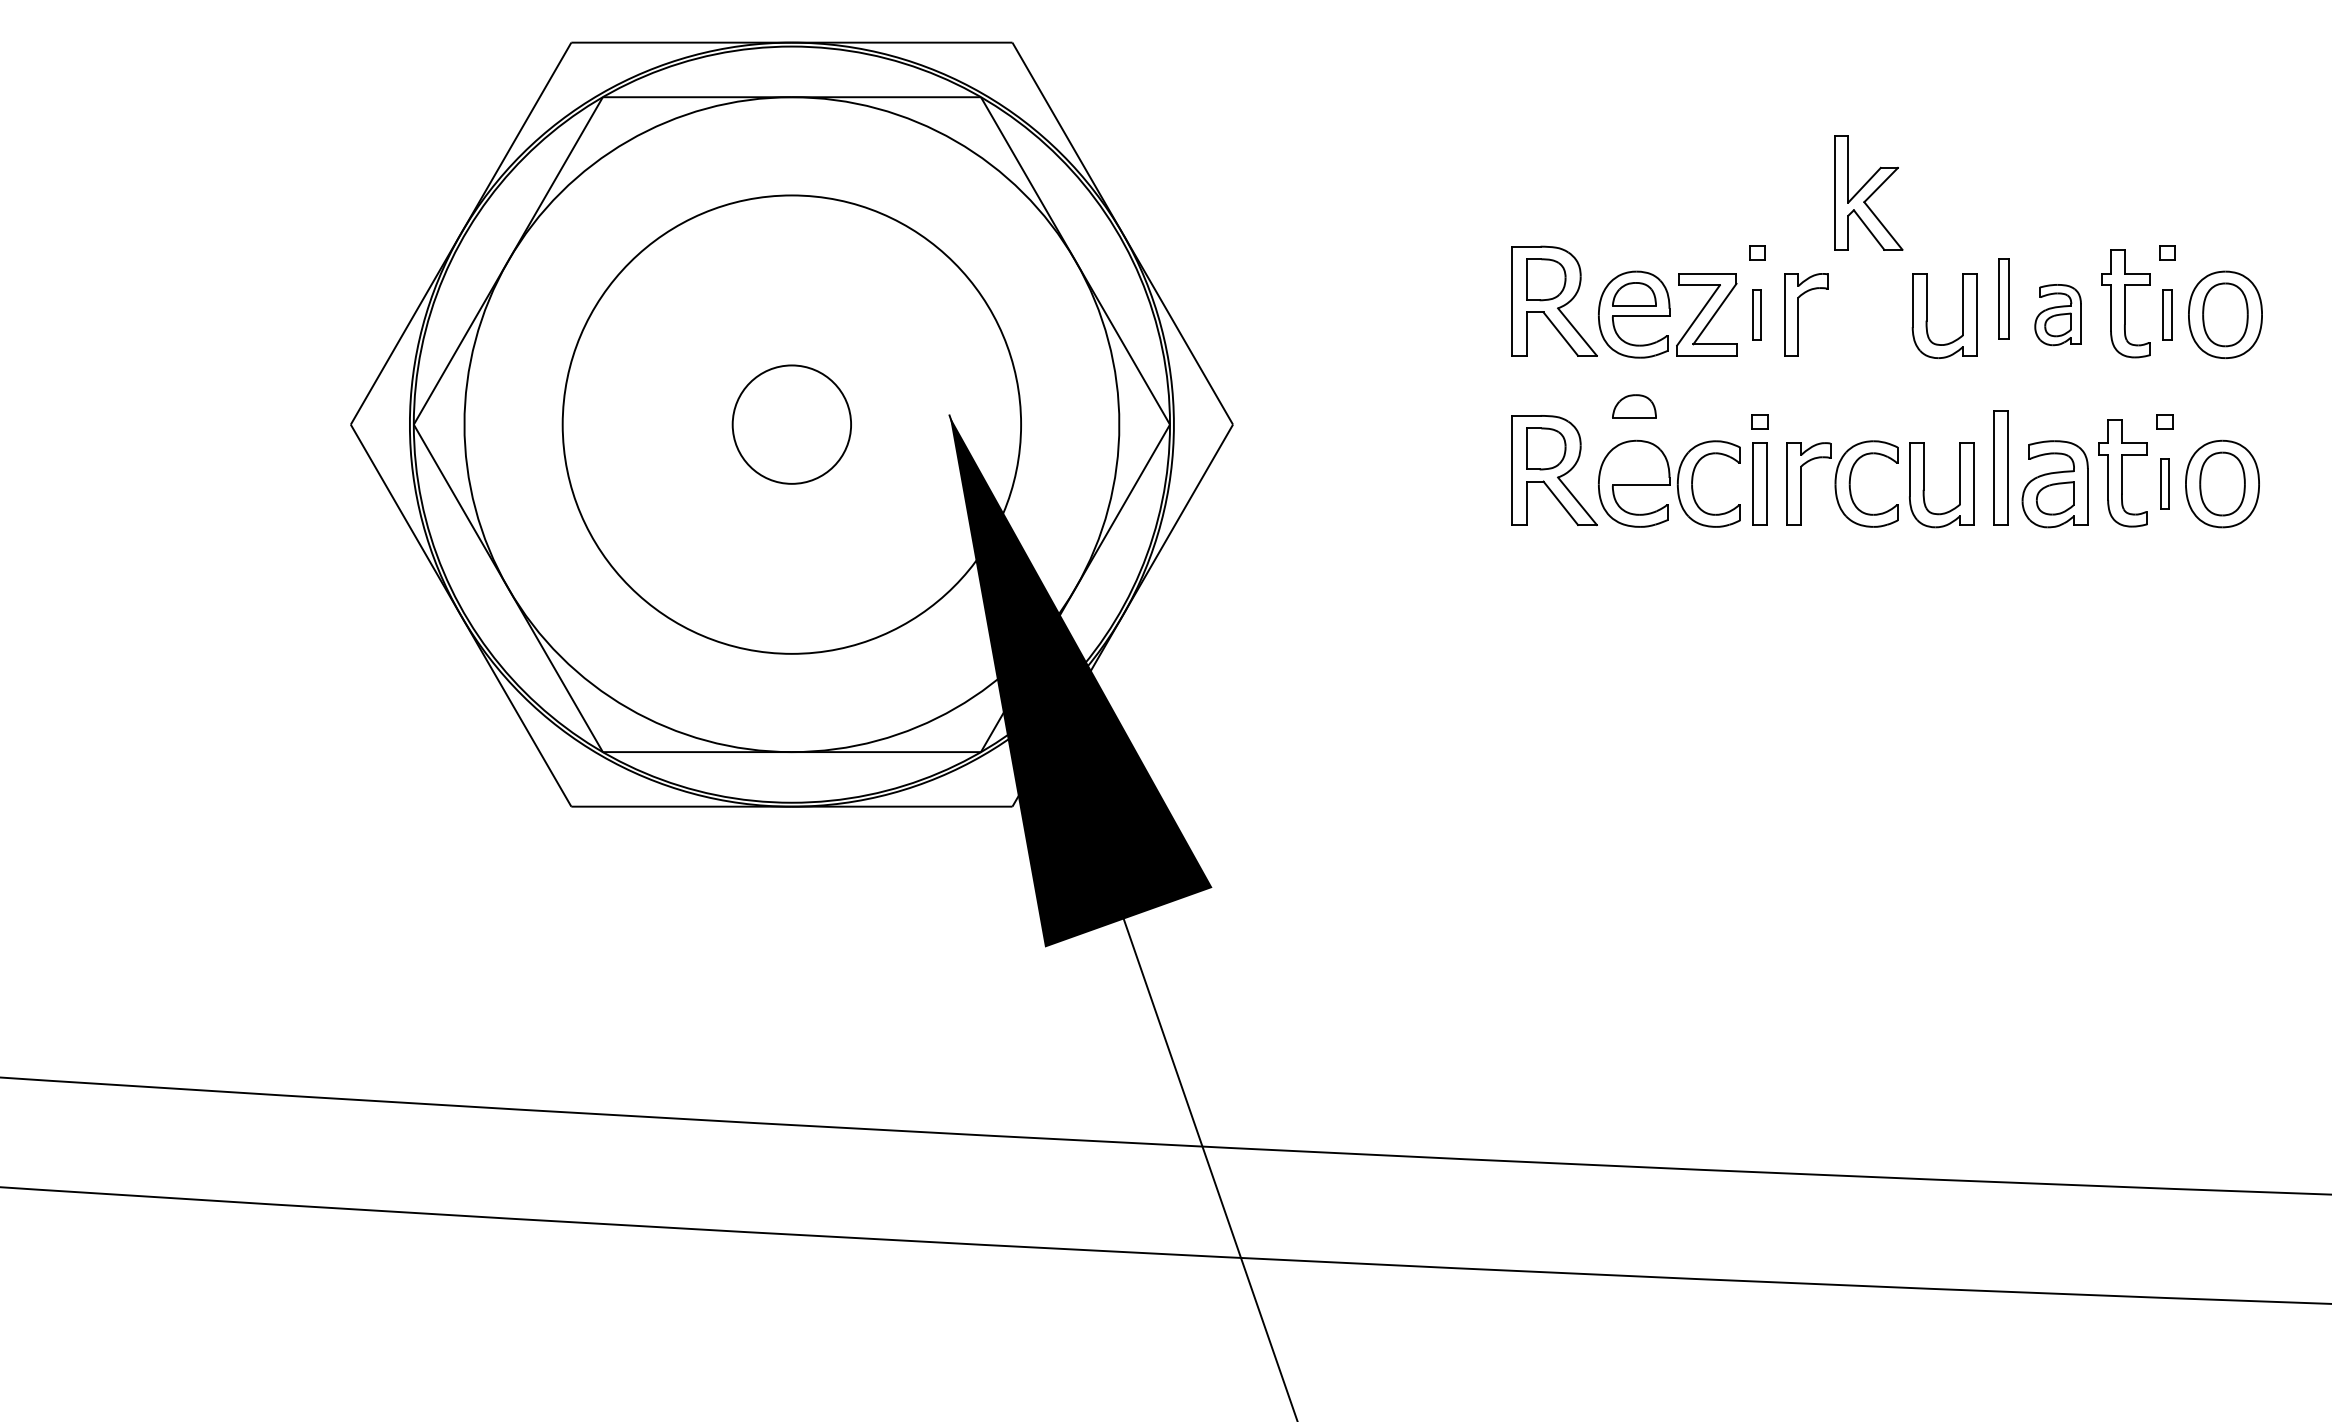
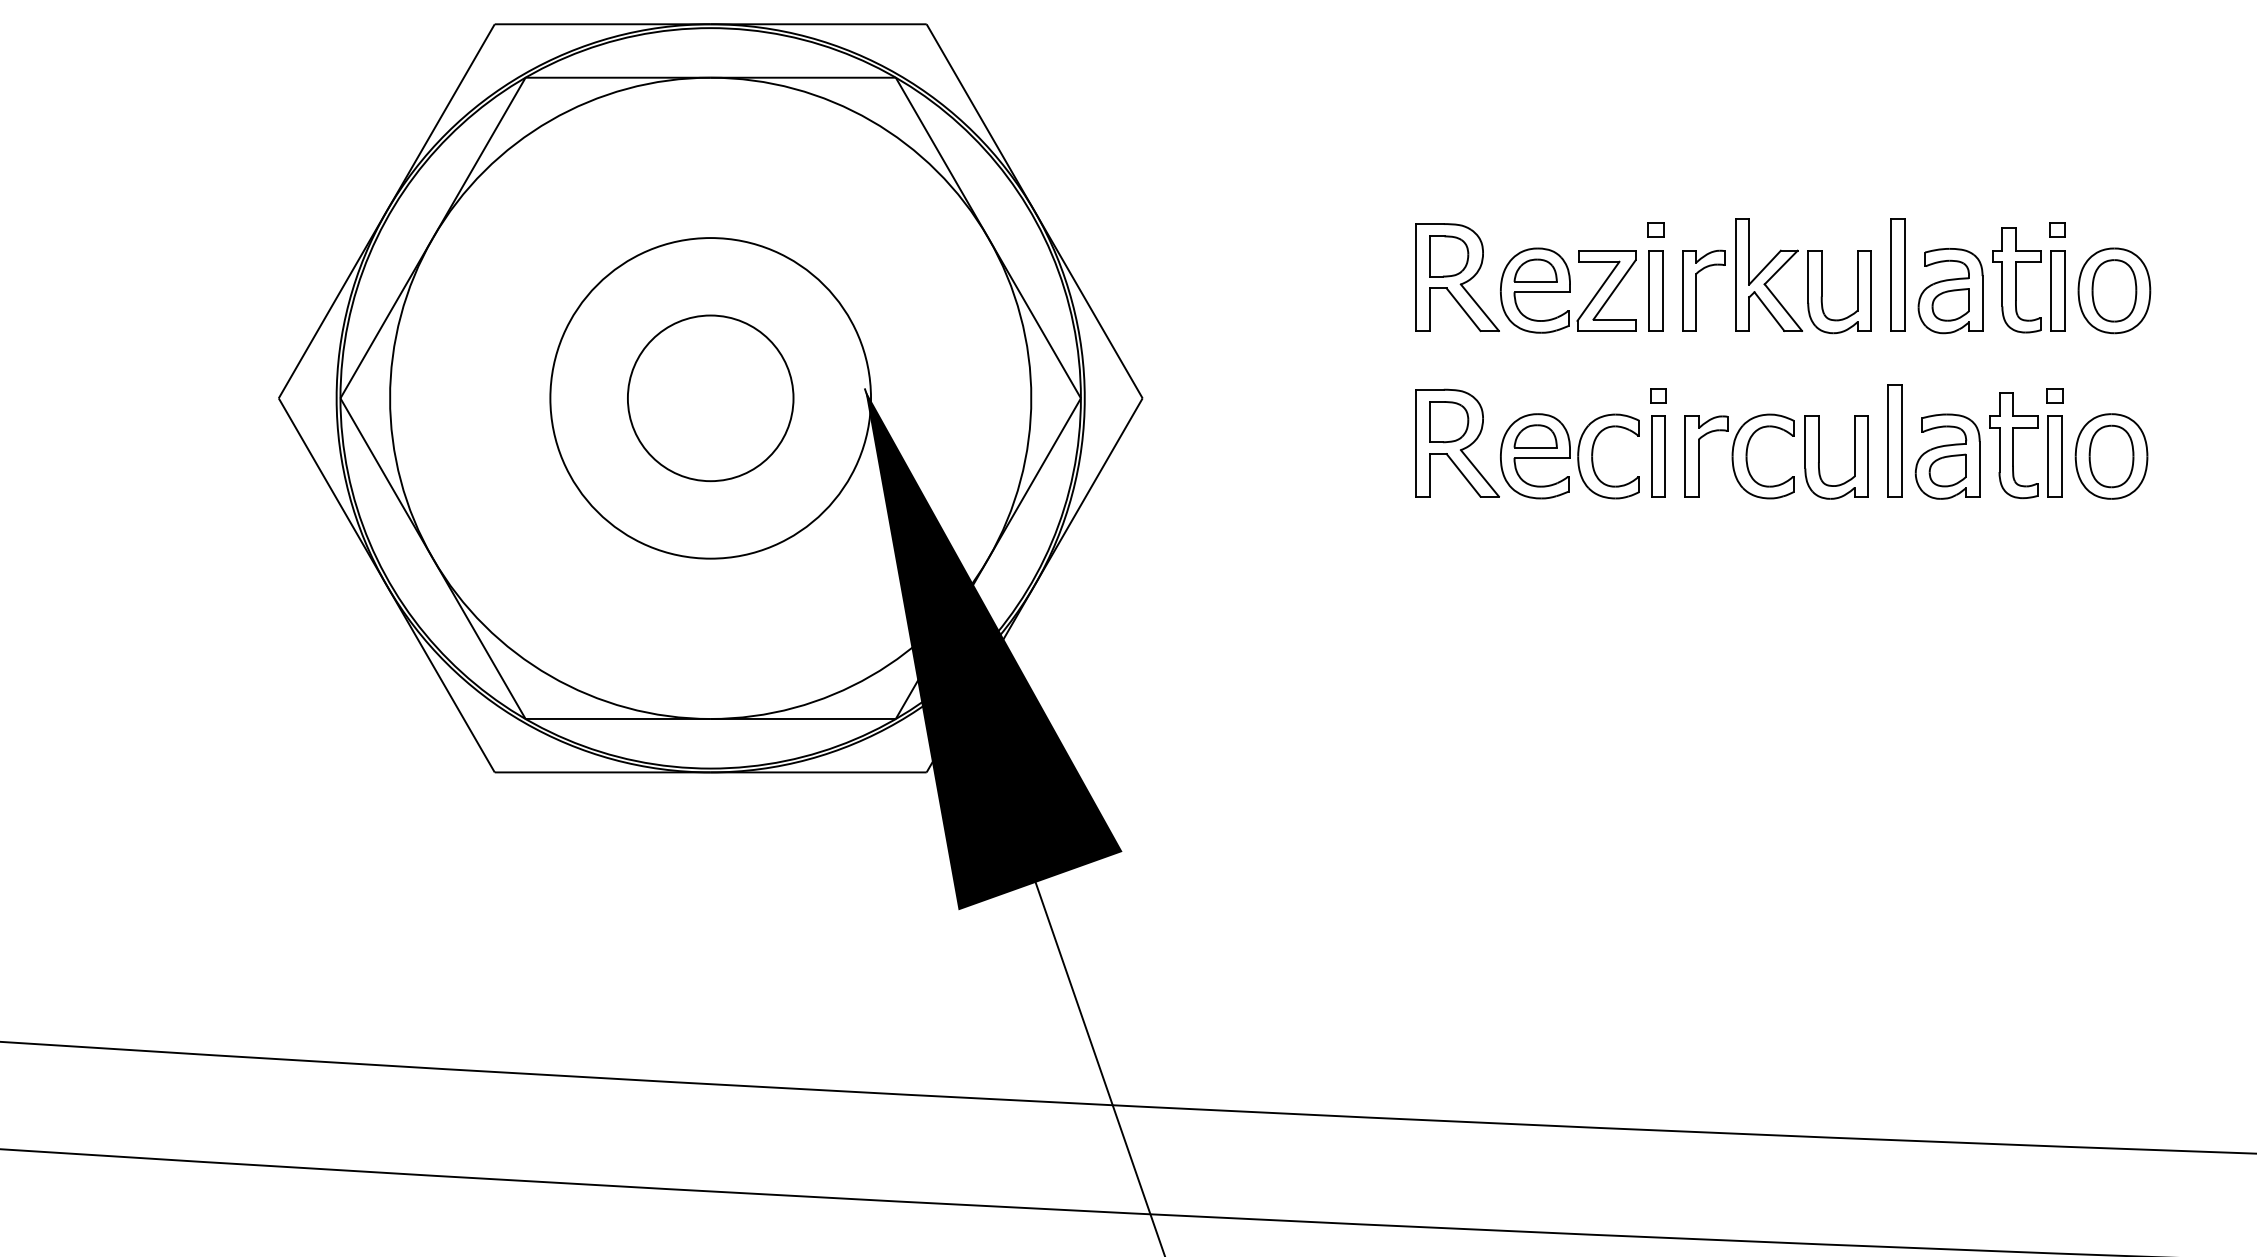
part: (1868, 192) -> (1768, 274), moved
part: (2003, 298) -> (1897, 274), size x1.43
part: (1756, 314) -> (1655, 290), size x1.67
part: (2057, 314) -> (1949, 290), size x1.43
part: (2167, 314) -> (2057, 290), size x1.67
part: (1634, 406) -> (1535, 436), moved
circle: (791, 424) -> (710, 398), size x0.71
circle: (791, 424) -> (710, 398), size x1.43
part: (2164, 483) -> (2054, 455), size x1.67

